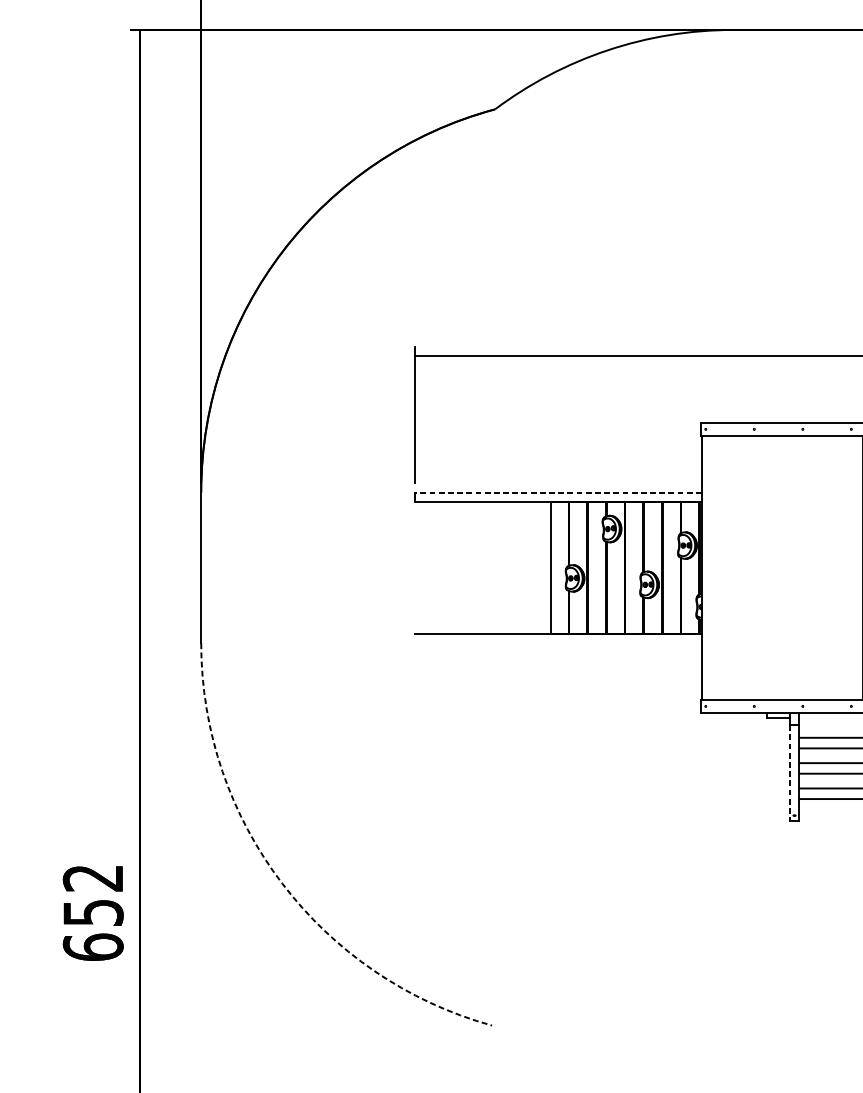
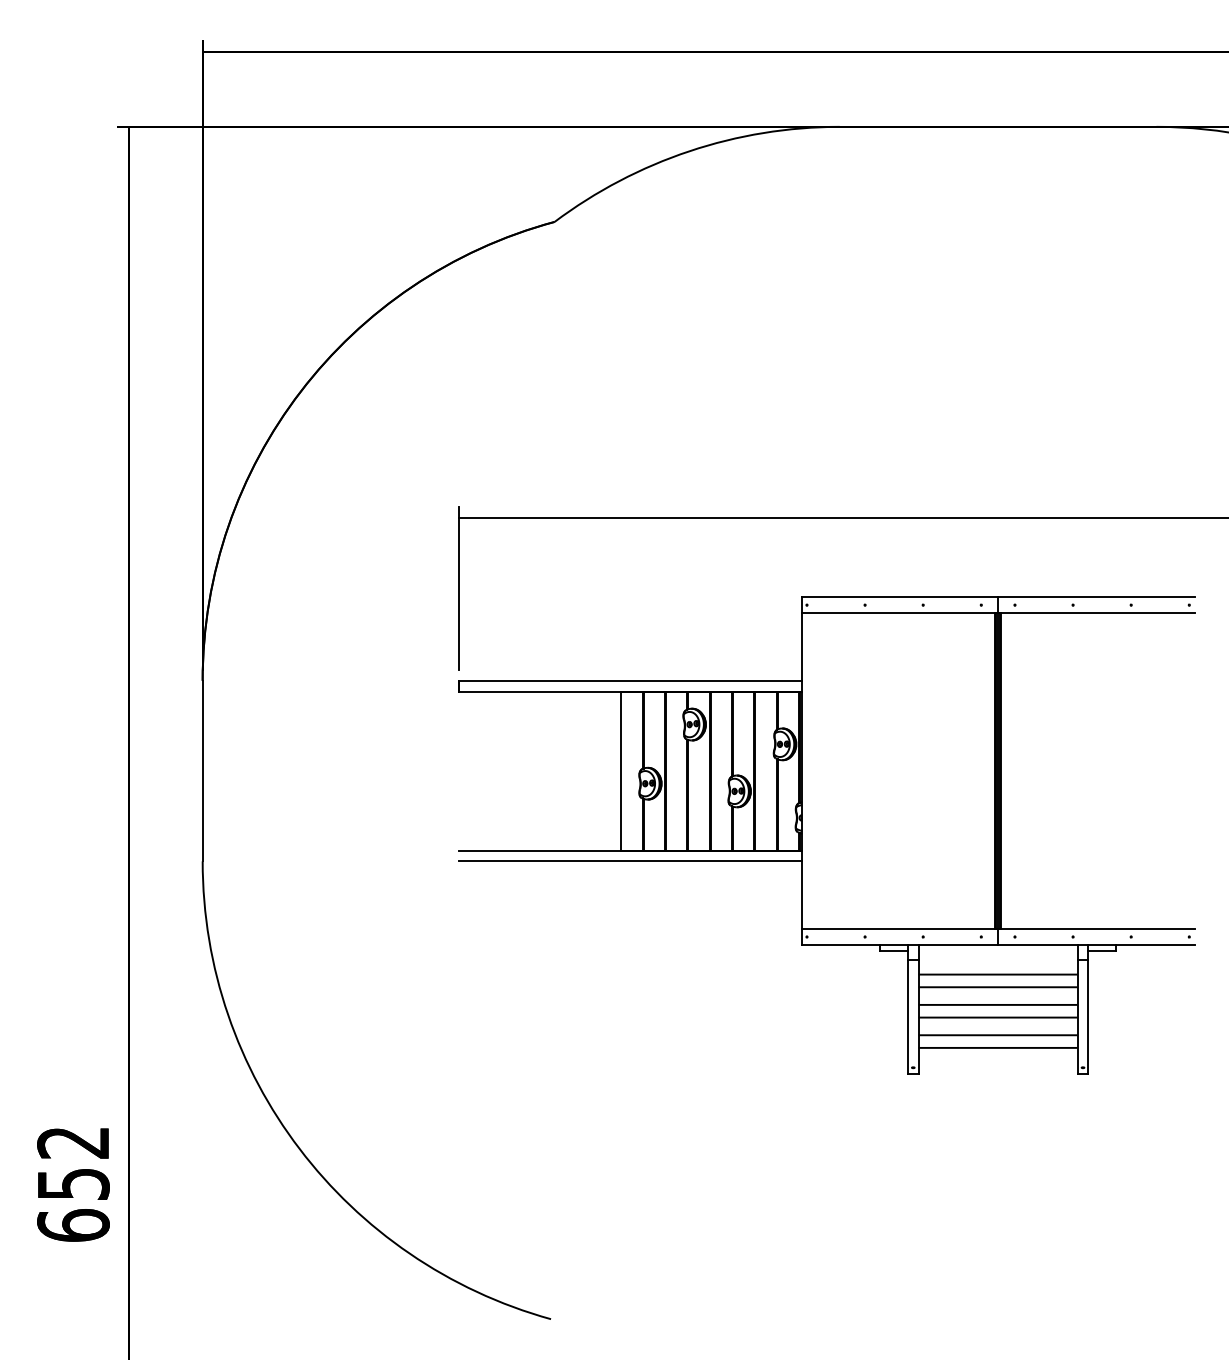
line: (558, 492) -> (630, 680), dashed -> solid
line: (558, 643) -> (630, 861), added
line: (789, 773) -> (907, 1017), dashed -> solid
arc: (282, 883) -> (299, 1149), dashed -> solid

